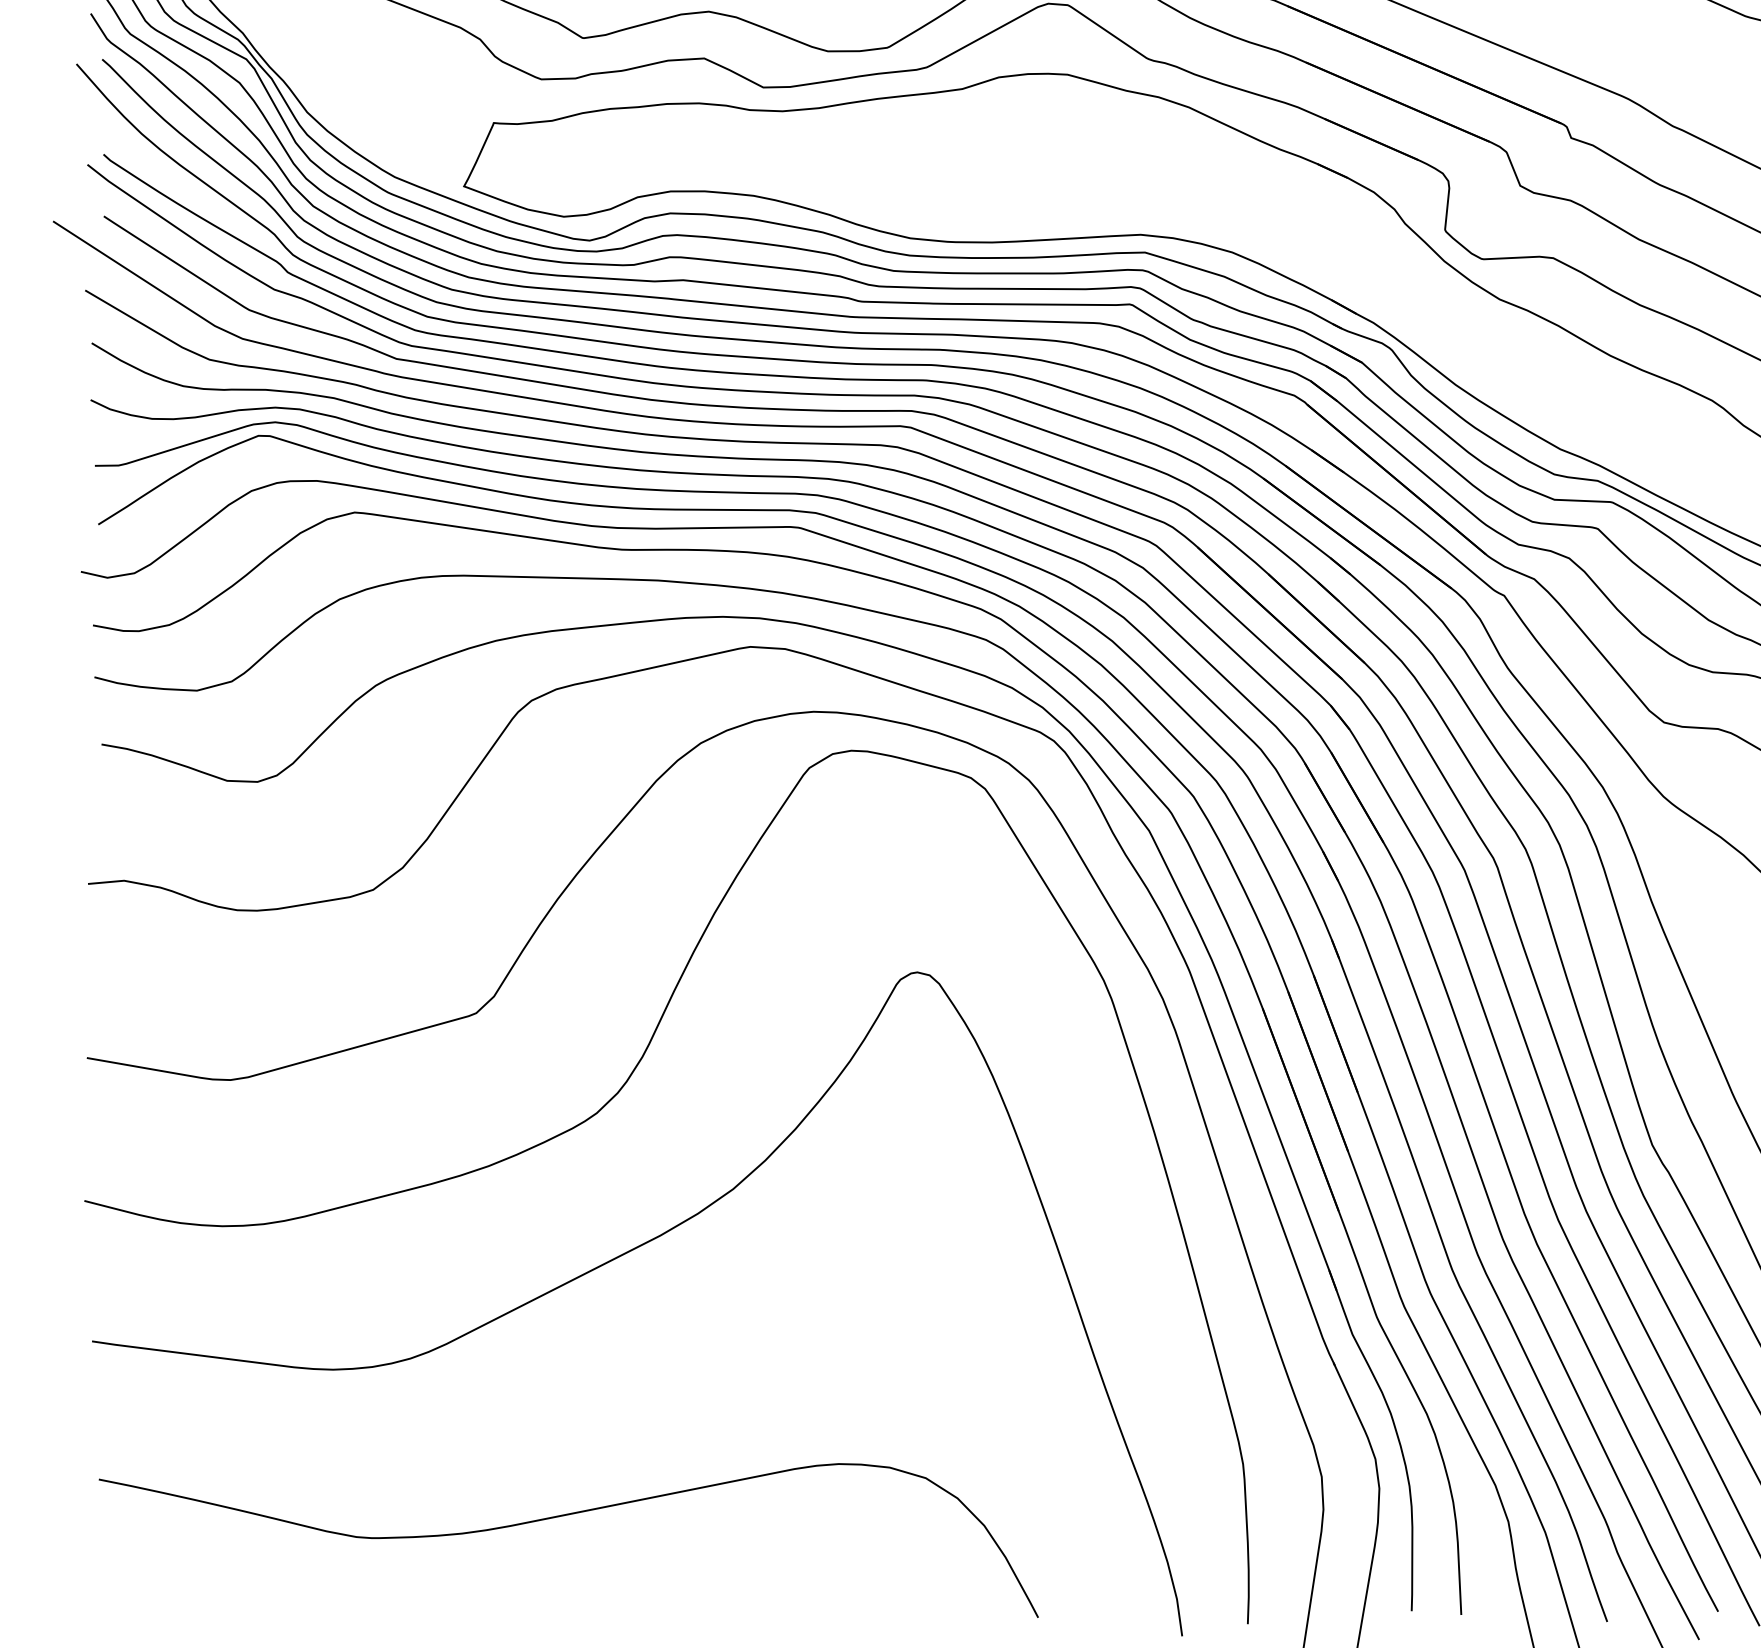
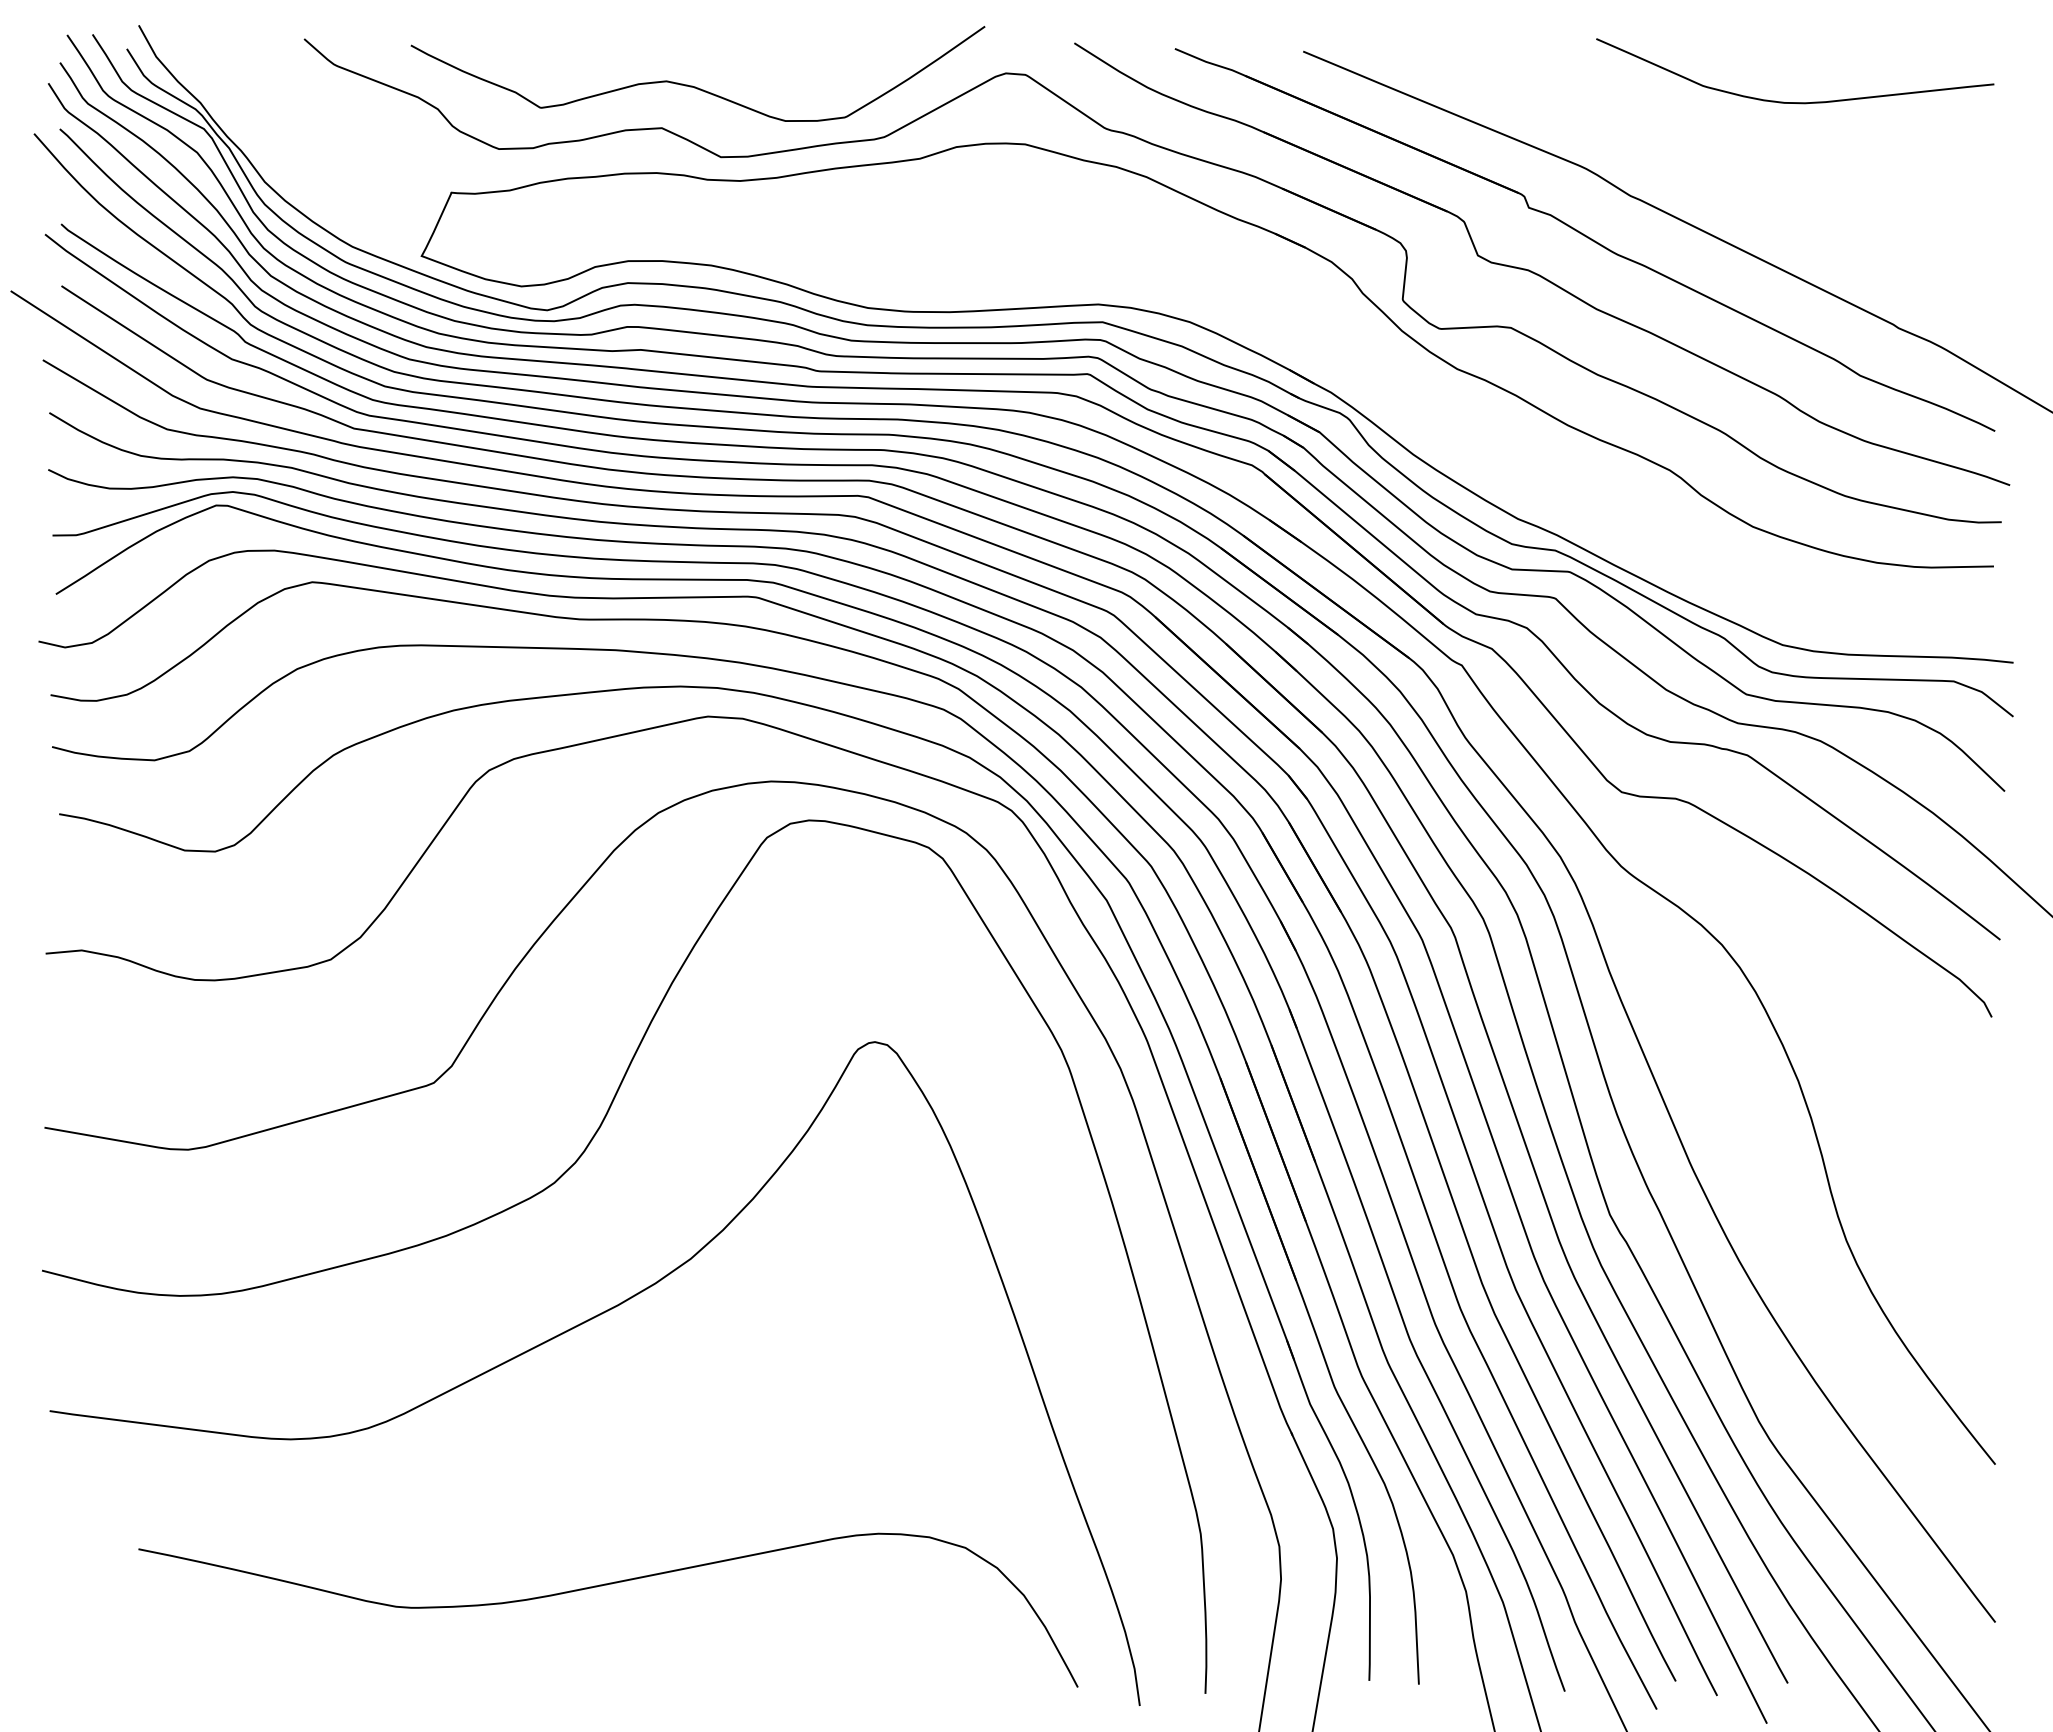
curve: (562, 1516) -> (602, 1586), moved

